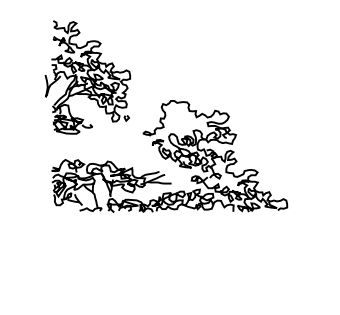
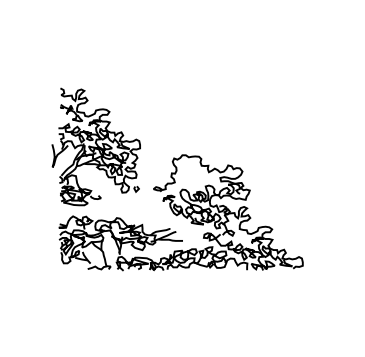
part: (87, 77) -> (95, 146), moved

